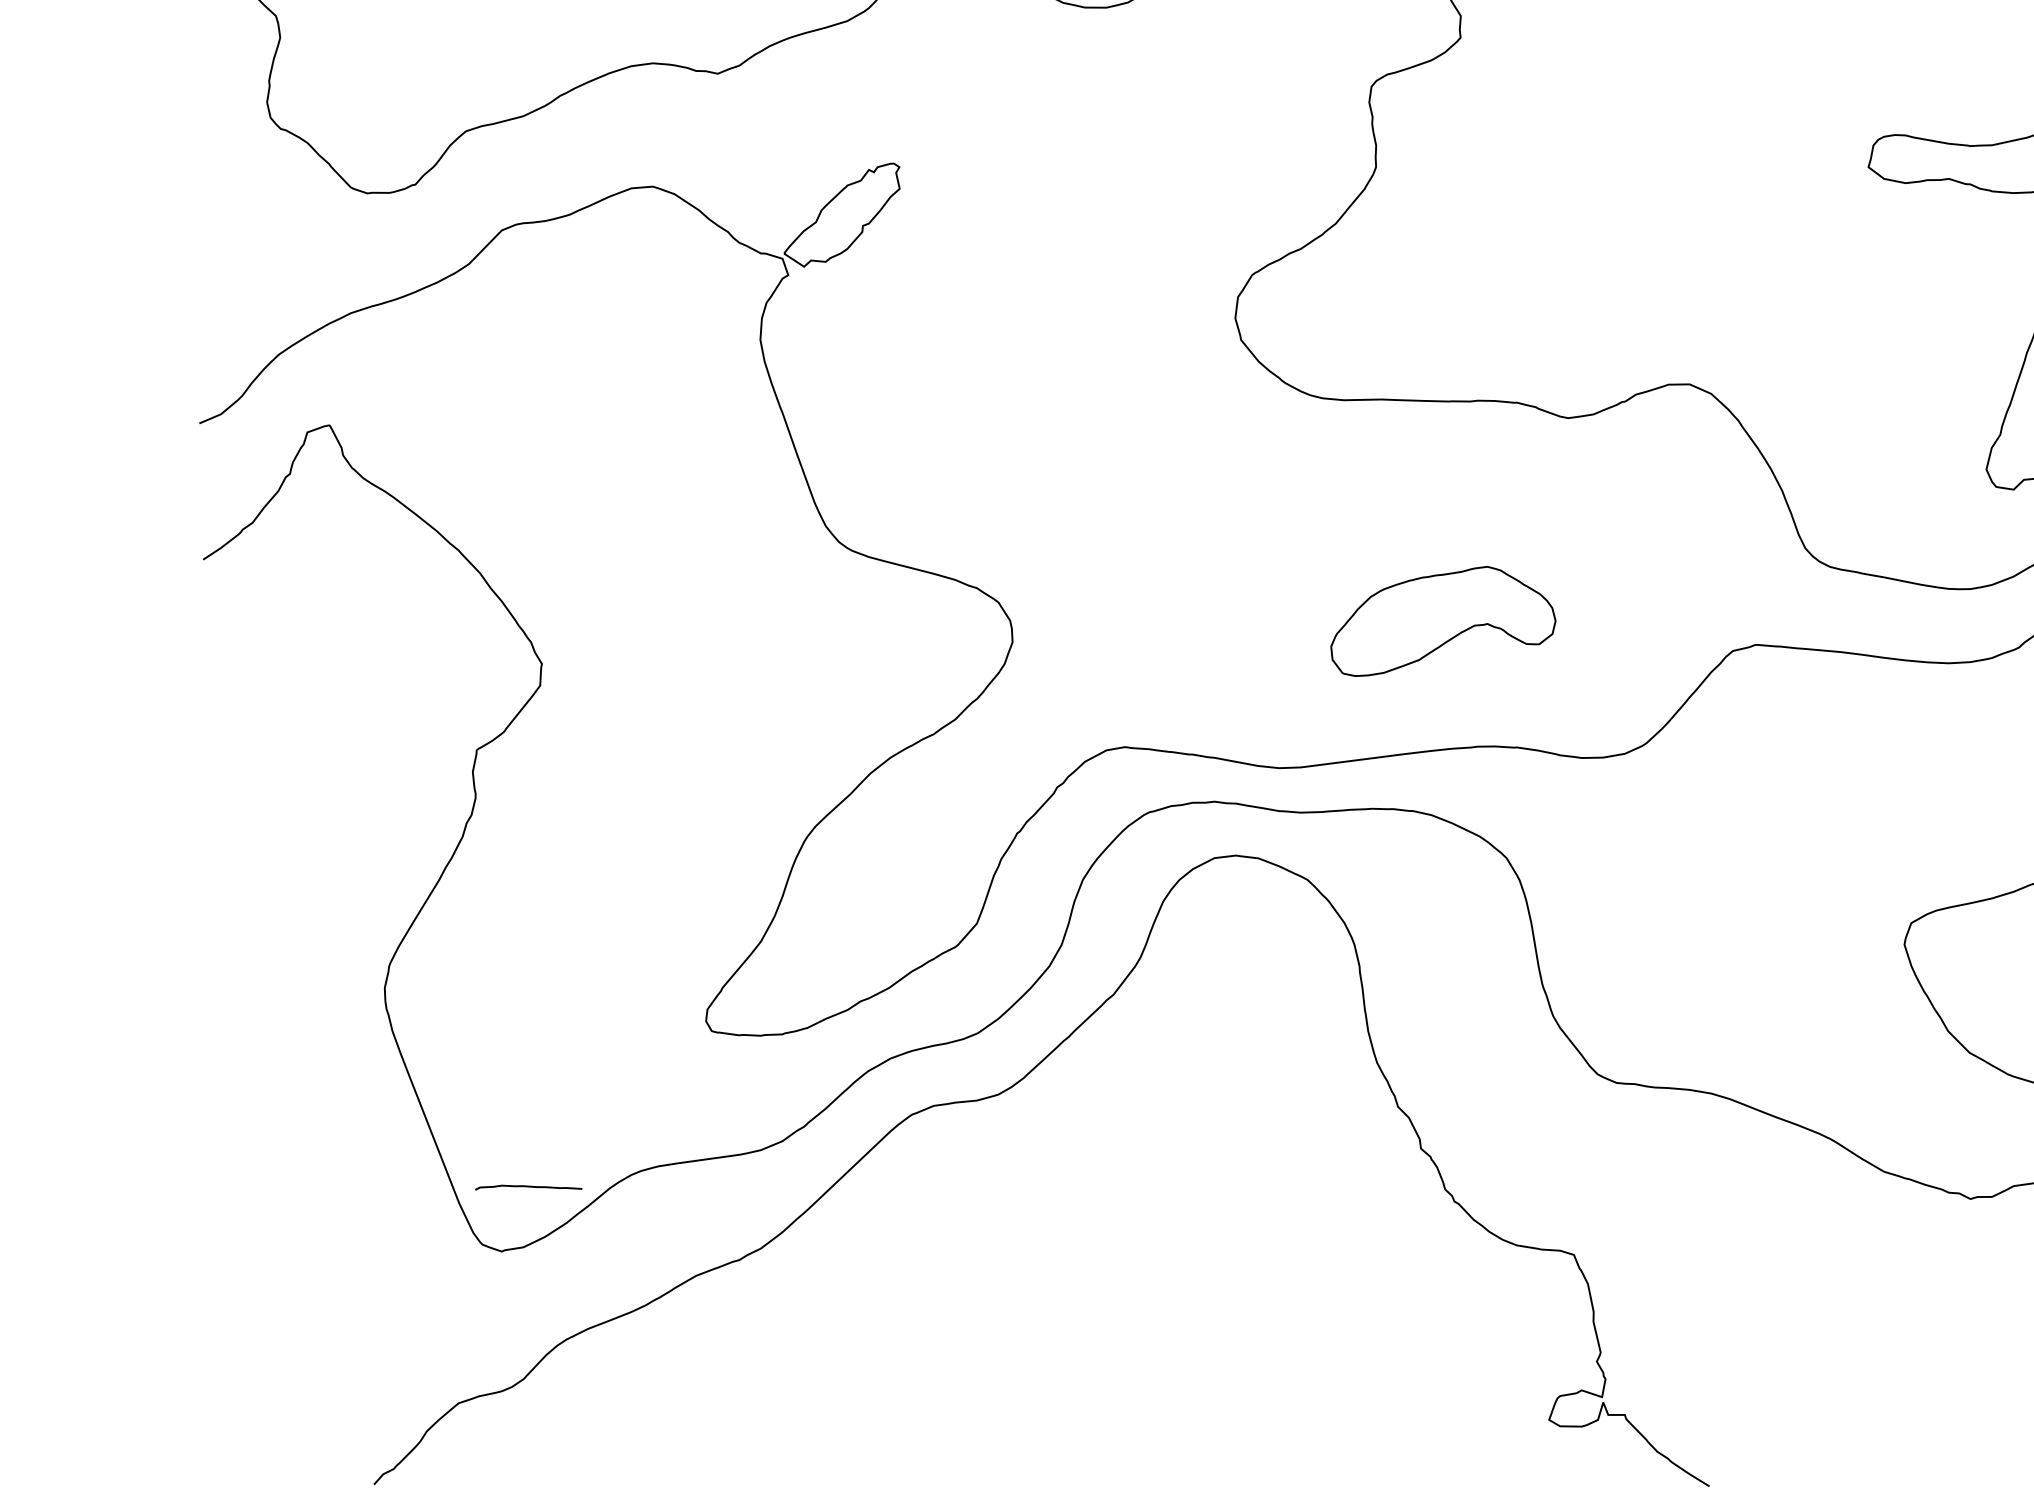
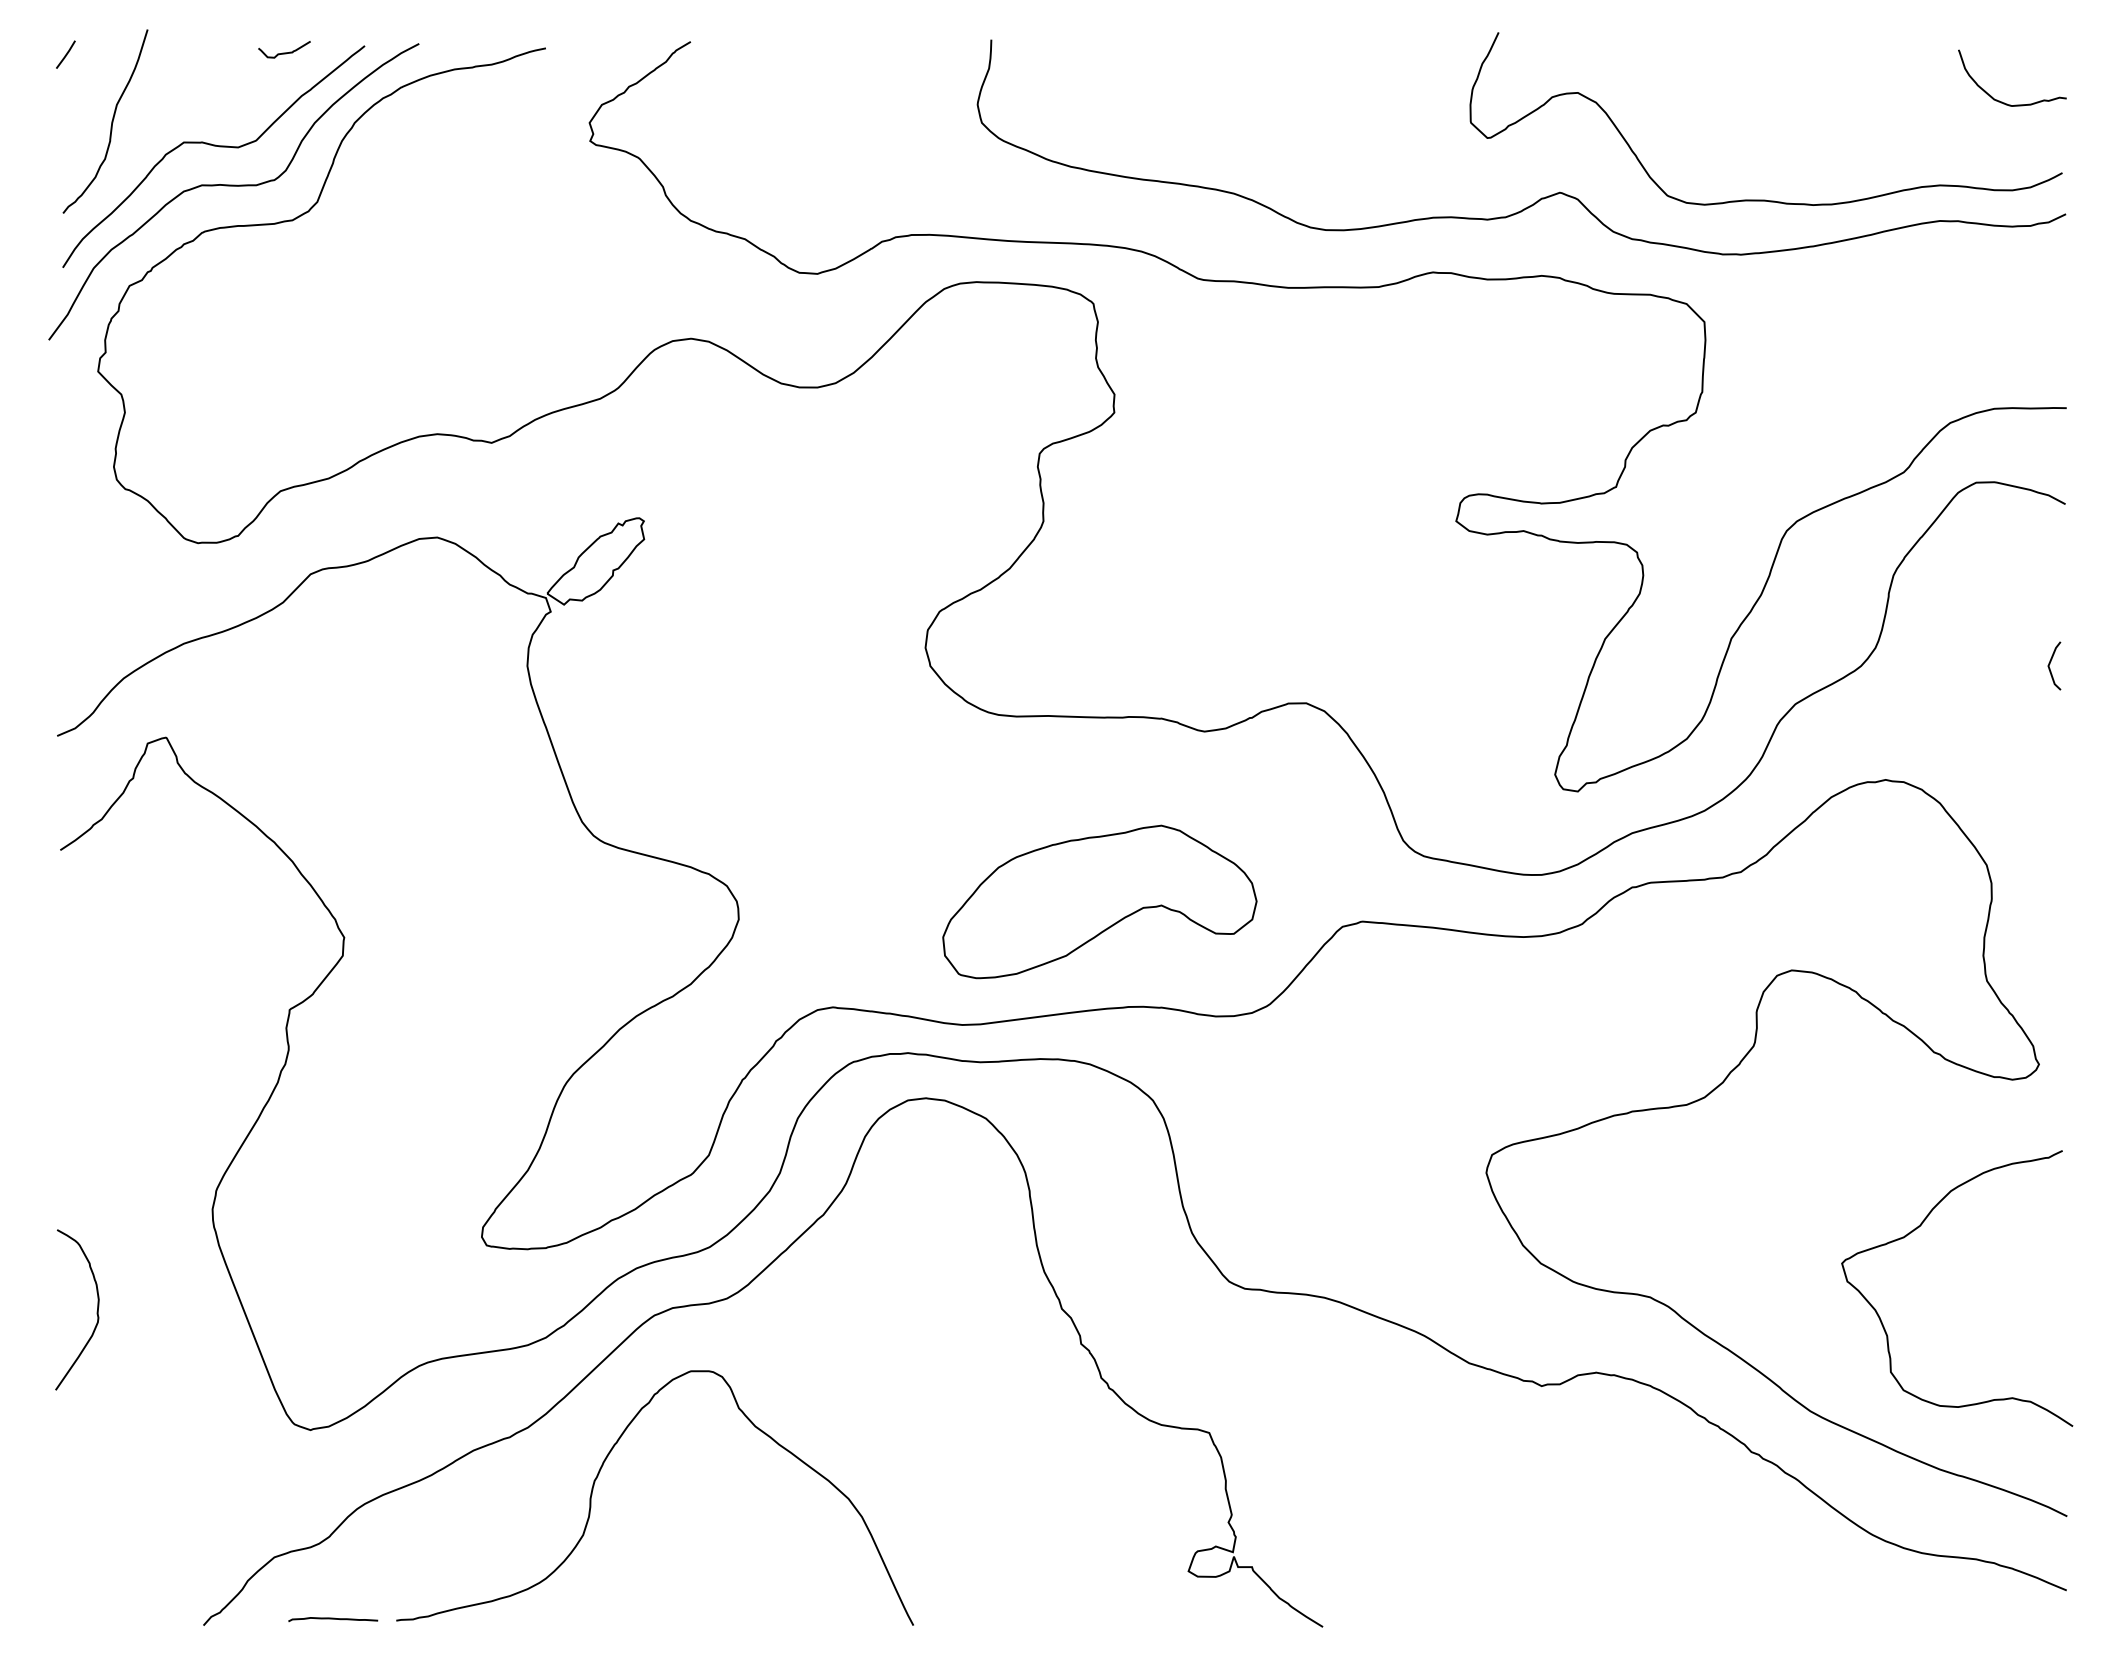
part: (1442, 620) -> (1099, 901), size x1.67
curve: (246, 1109) -> (96, 1311), added
curve: (529, 1187) -> (333, 1619), moved
curve: (846, 1304) -> (599, 1474), added

